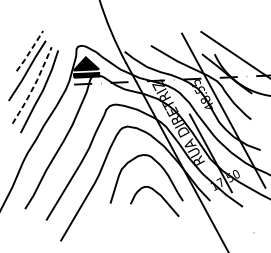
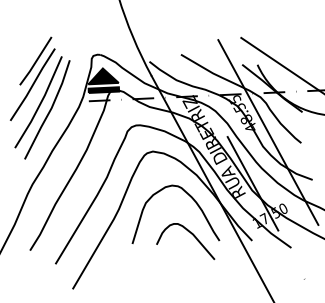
line: (30, 51) -> (36, 61), dashed -> solid
line: (33, 86) -> (40, 103), dashed -> solid

